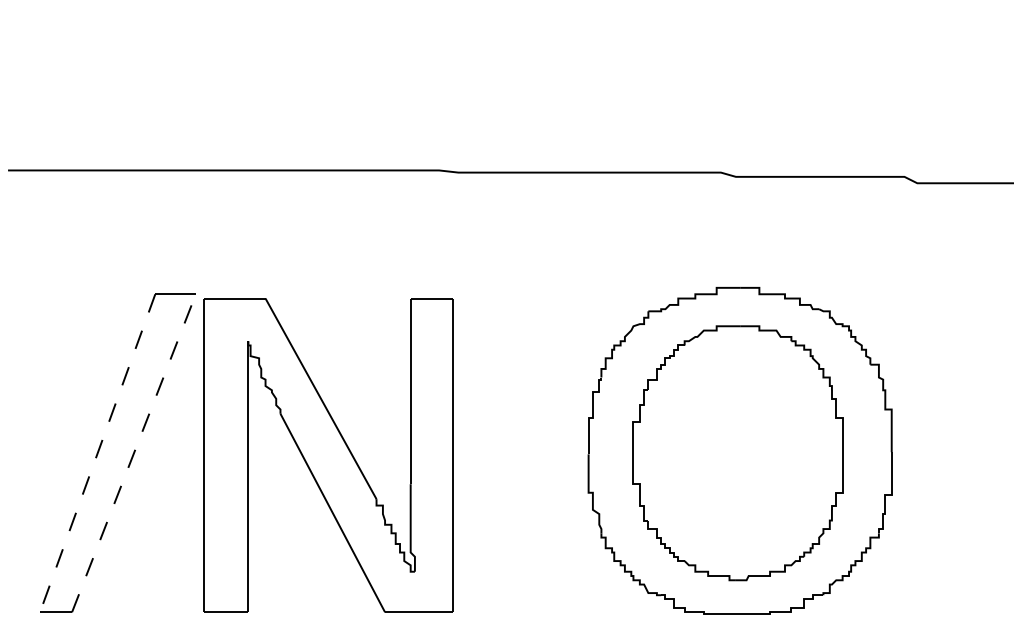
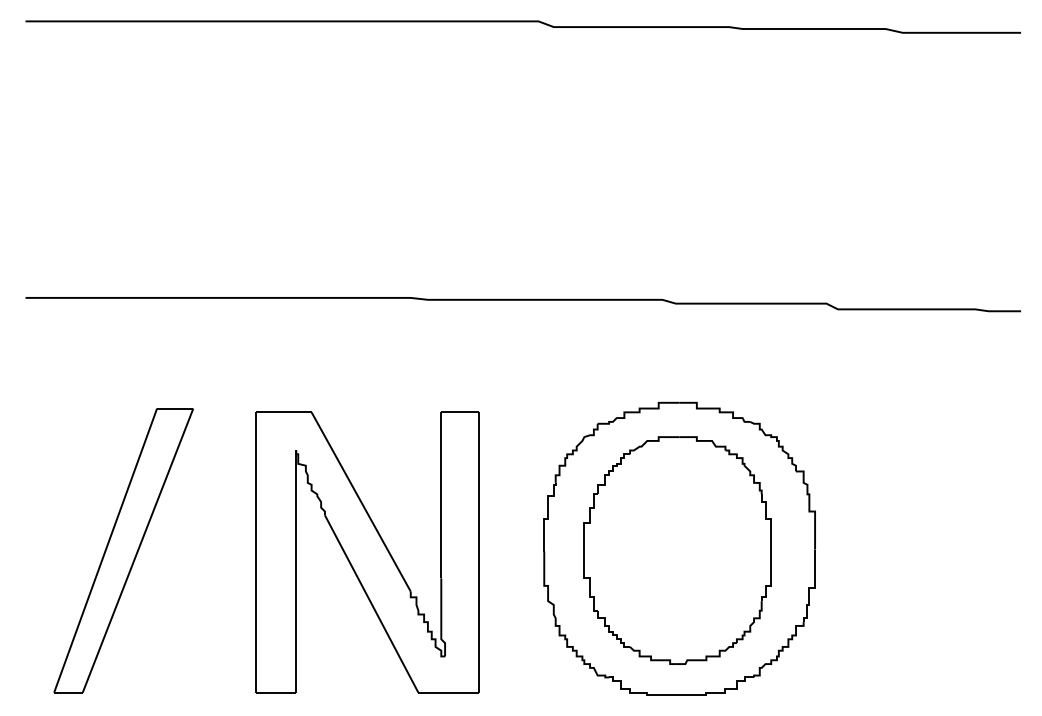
line: (134, 453) -> (138, 550), dashed -> solid
line: (97, 454) -> (105, 551), dashed -> solid
part: (328, 455) -> (367, 552), moved

